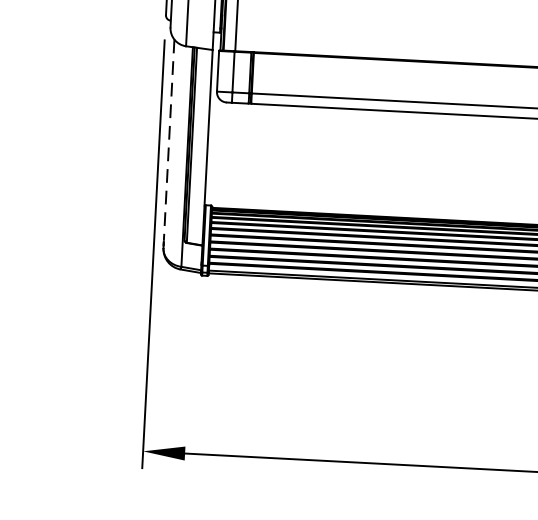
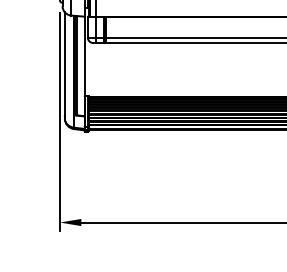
line: (168, 141) -> (64, 64), dashed -> solid

